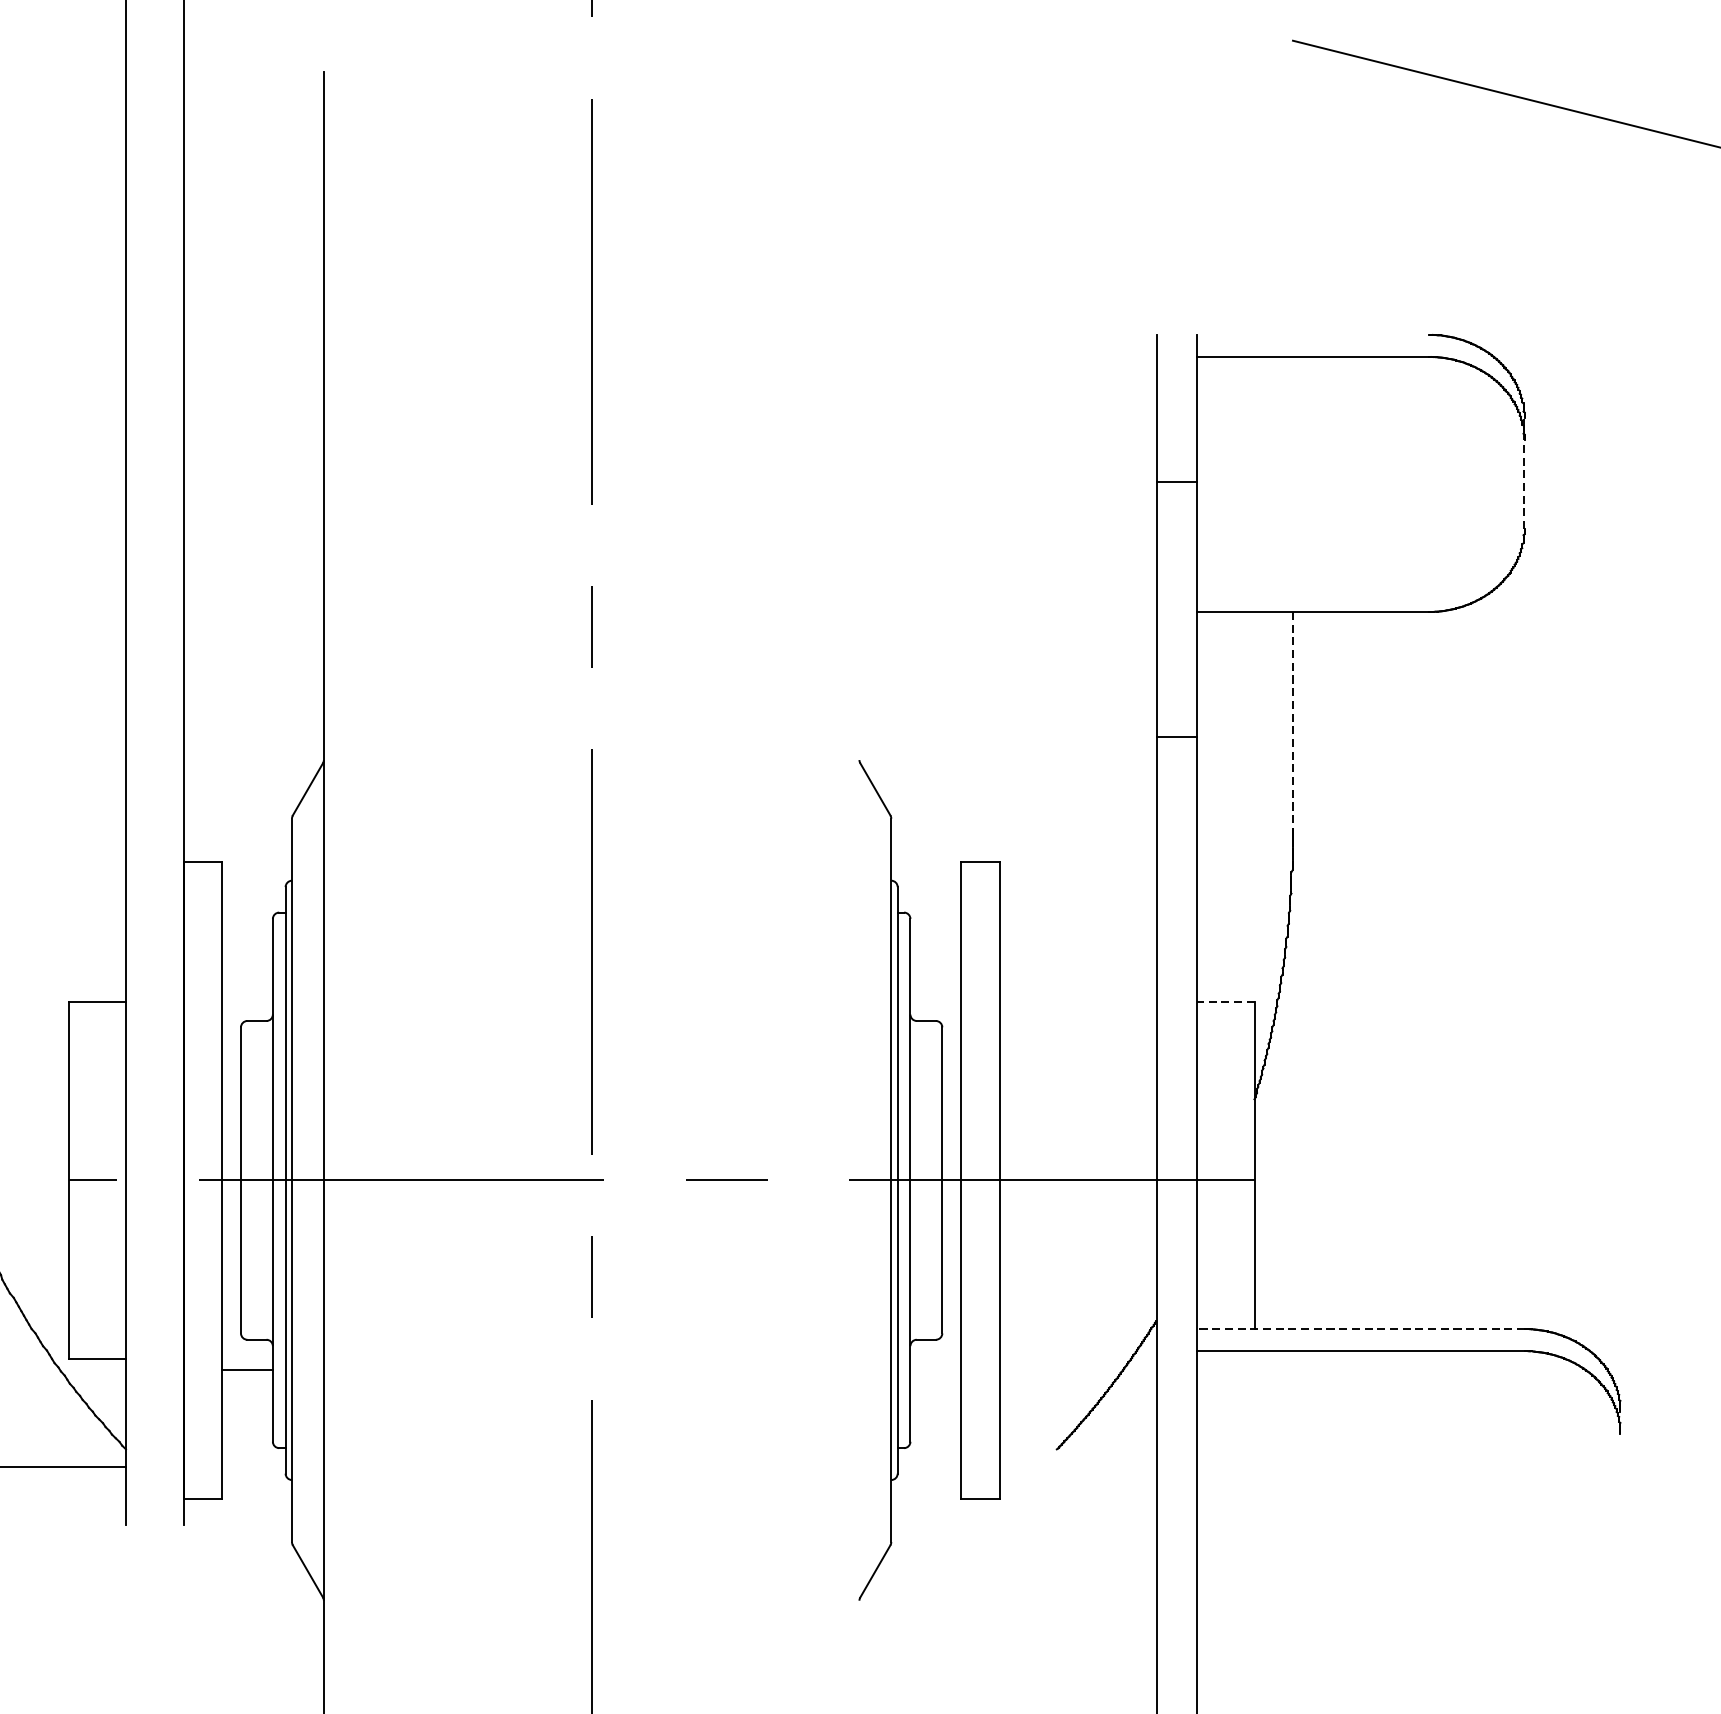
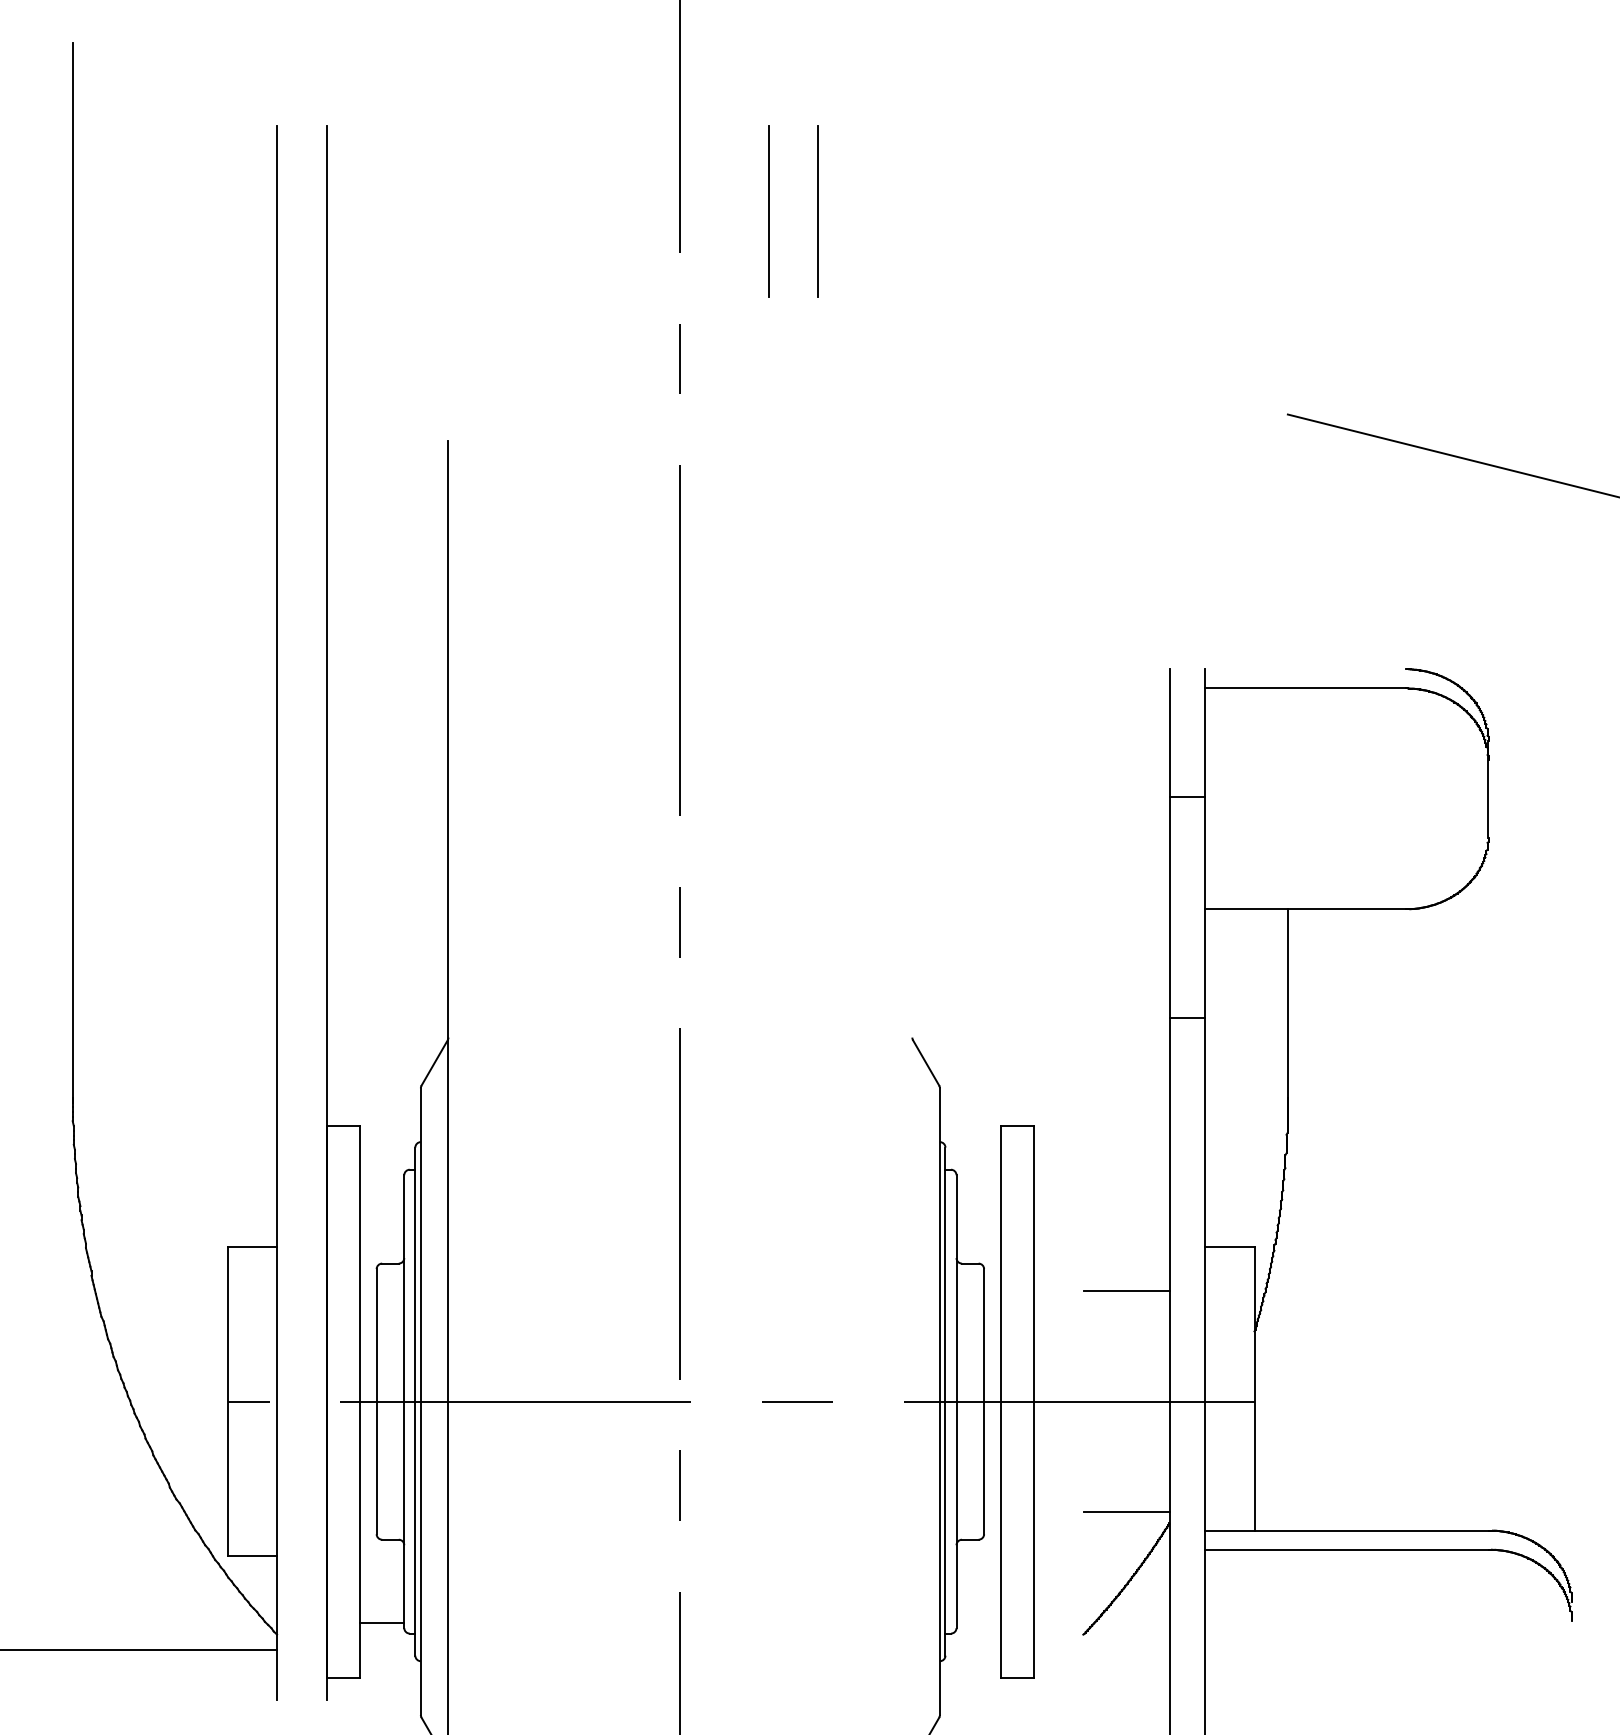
line: (1524, 472) -> (1488, 788), dashed -> solid
line: (1292, 724) -> (1287, 1006), dashed -> solid
line: (1225, 1002) -> (1229, 1247), dashed -> solid
line: (1106, 1053) -> (1126, 1291), added
line: (1106, 1308) -> (1126, 1512), added
line: (1360, 1329) -> (1346, 1530), dashed -> solid
line: (247, 1369) -> (382, 1622), moved

